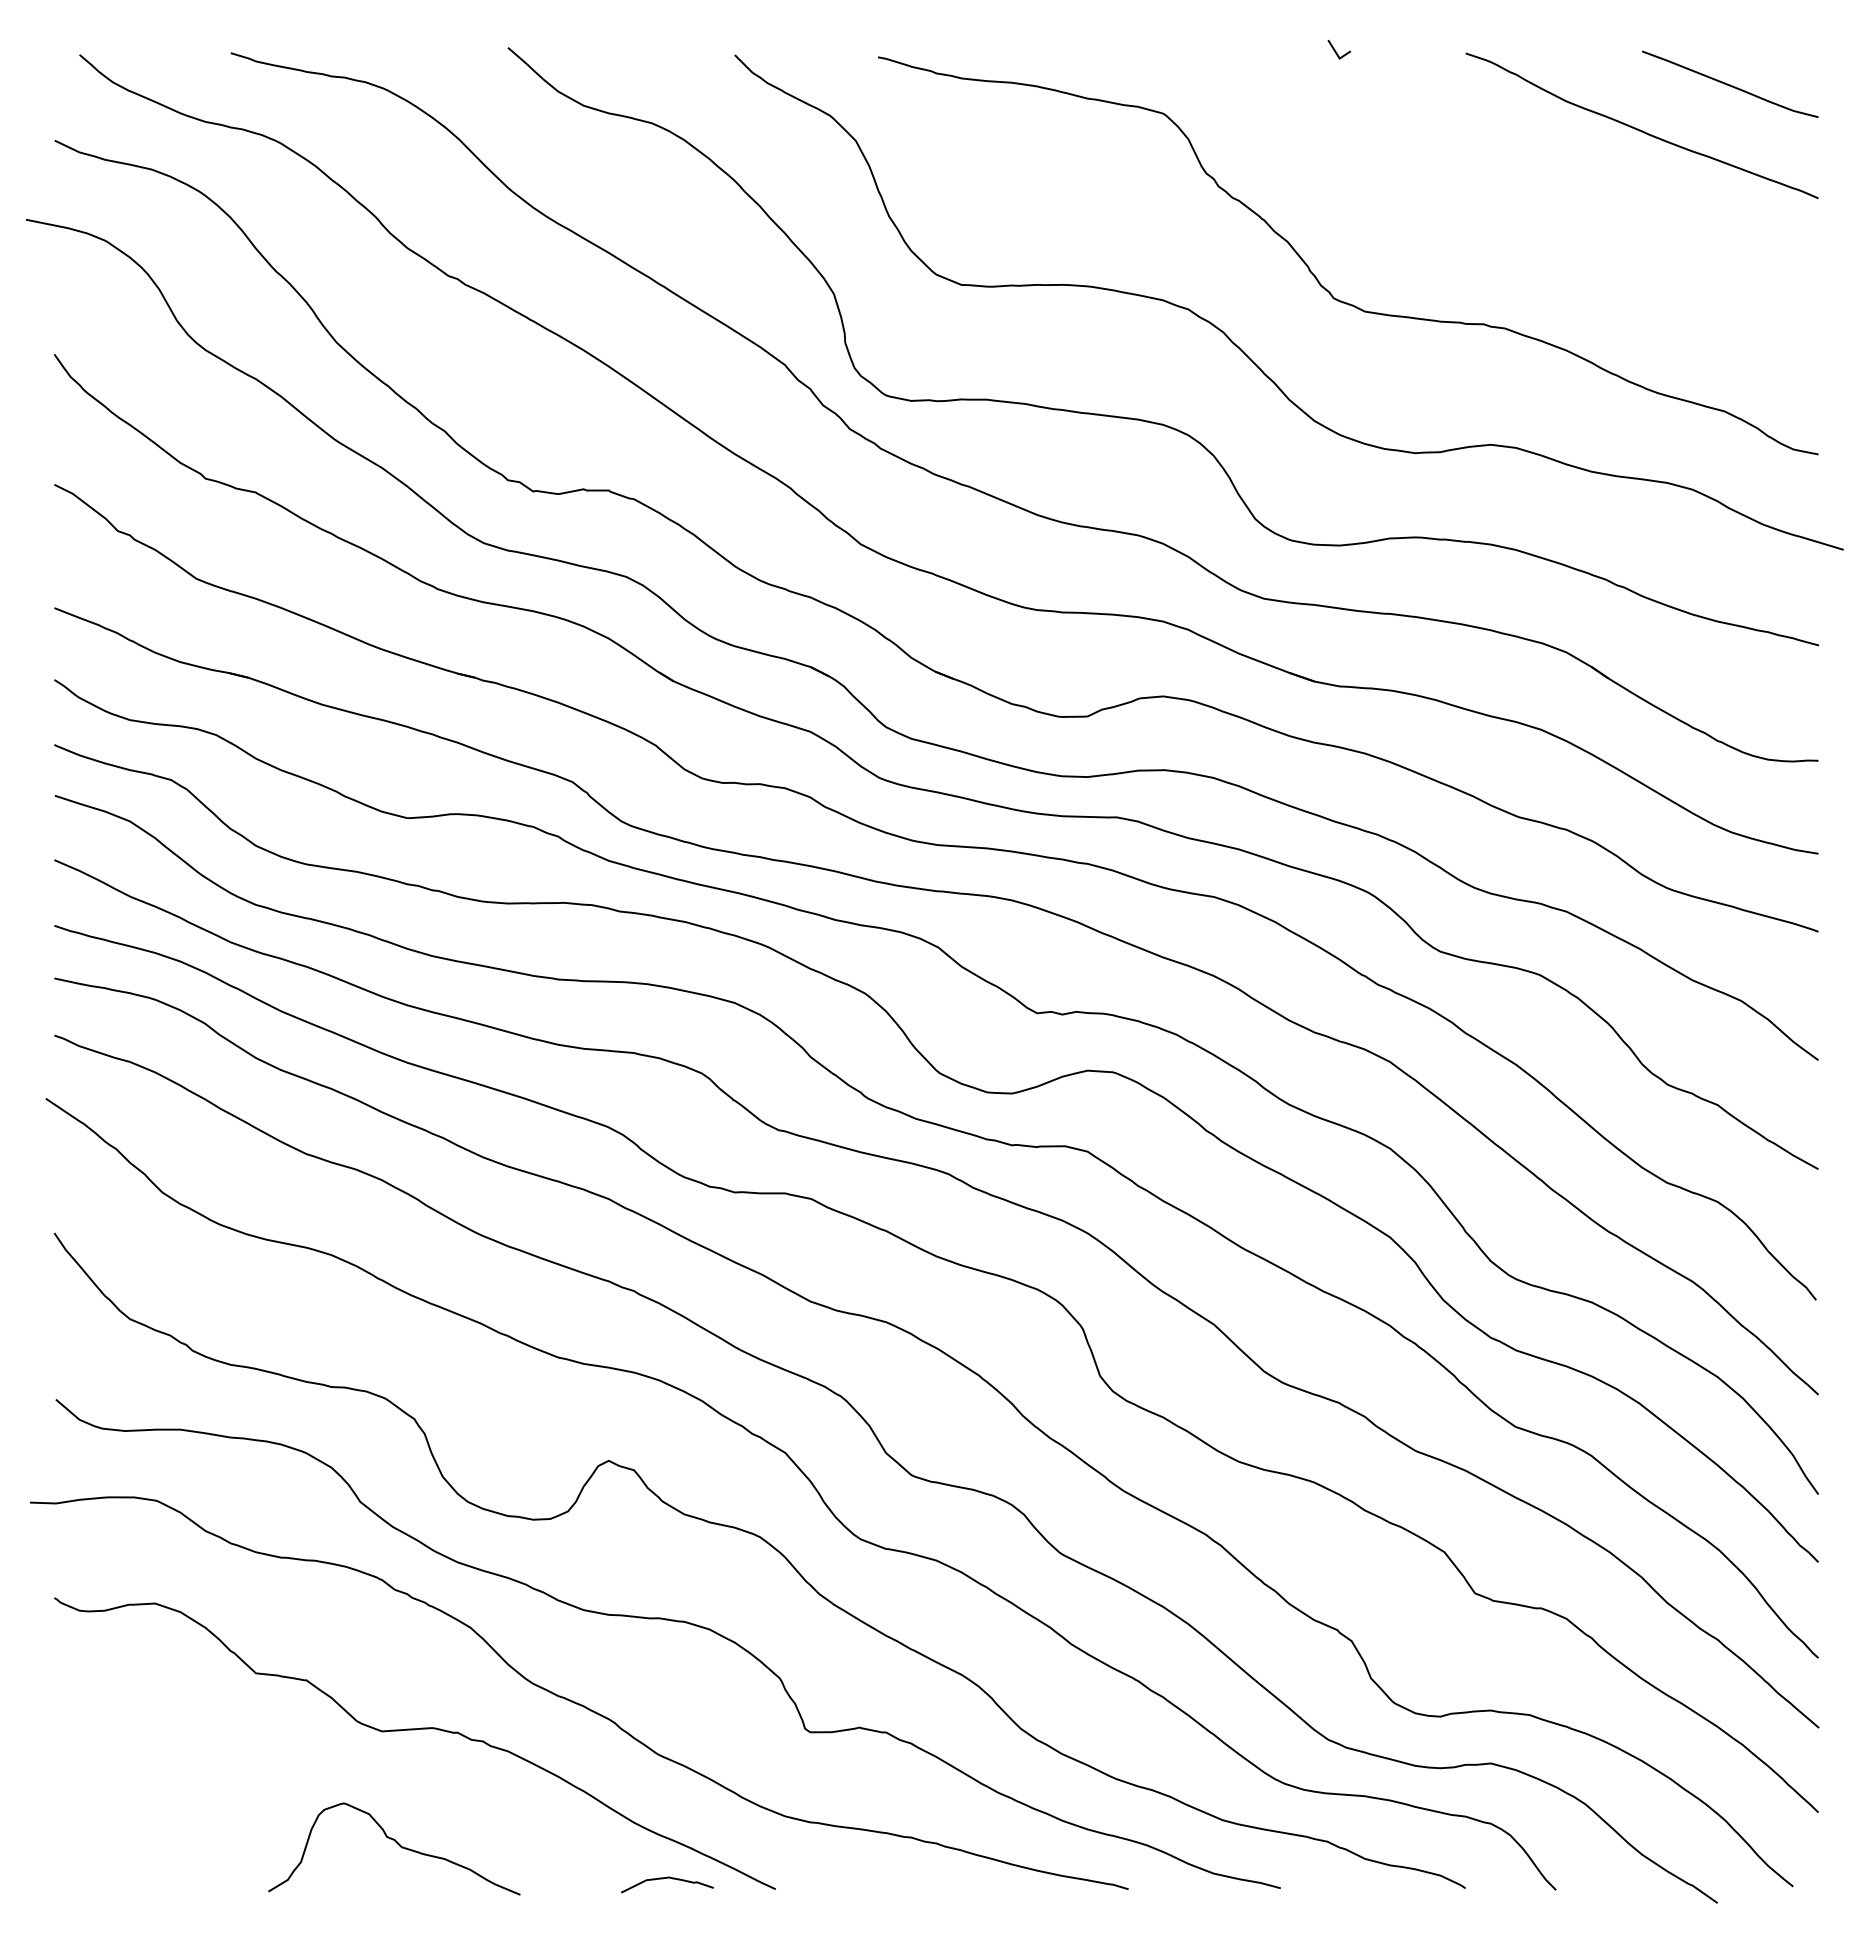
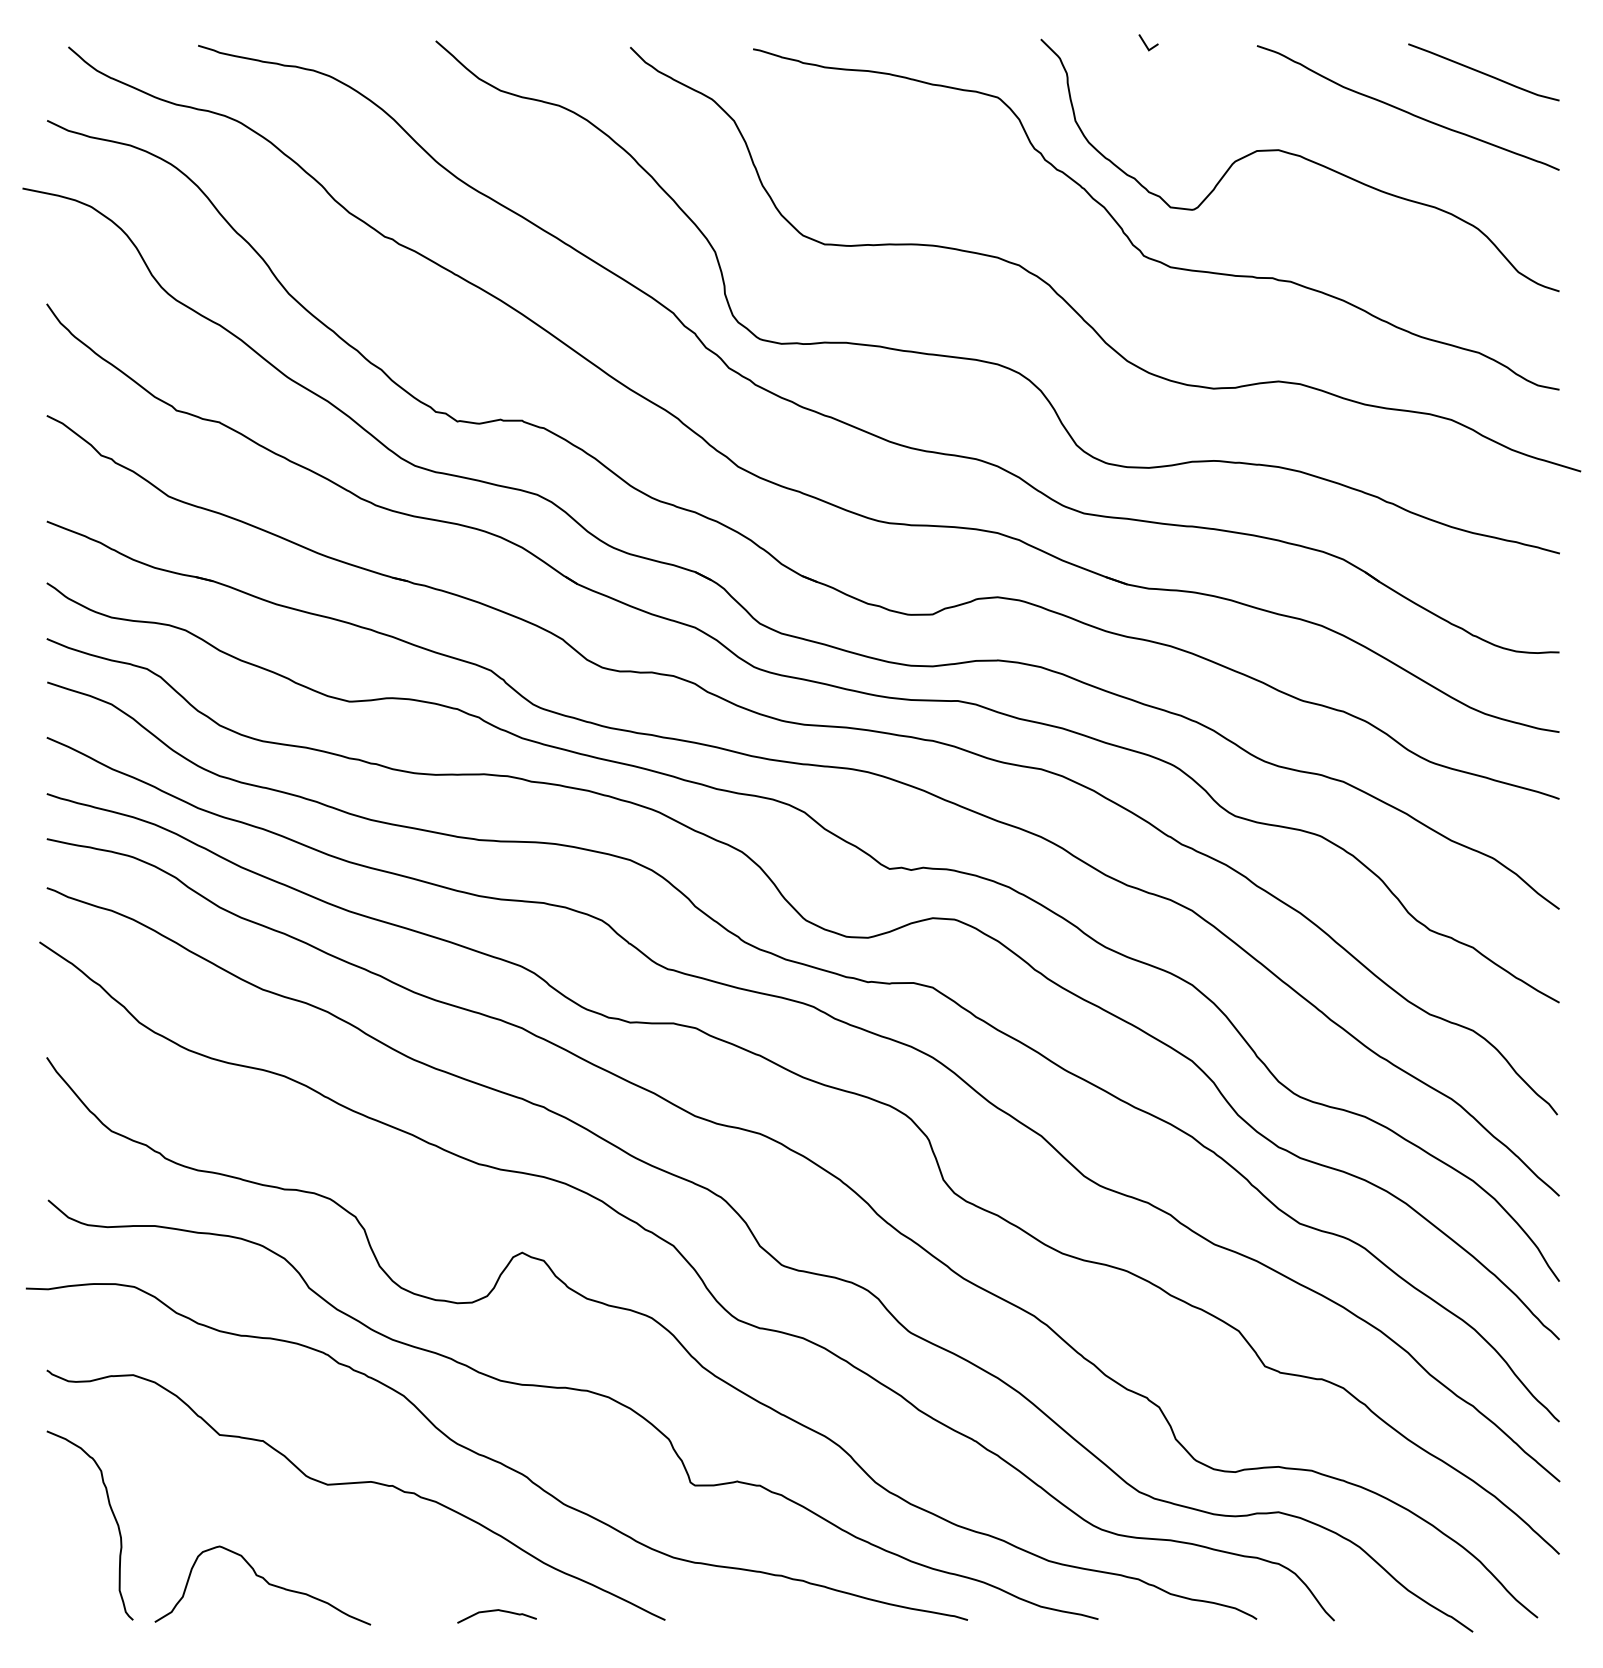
curve: (1518, 184) -> (1302, 158), added
curve: (132, 1769) -> (113, 1517), added
curve: (397, 1844) -> (265, 1581), moved
curve: (667, 1878) -> (497, 1610), moved

